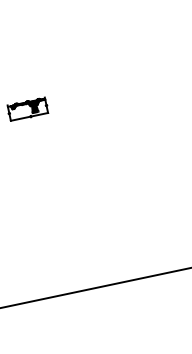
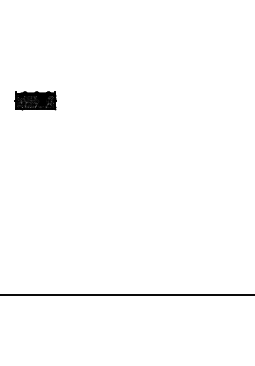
hatch: (27, 110) -> (35, 101), added

